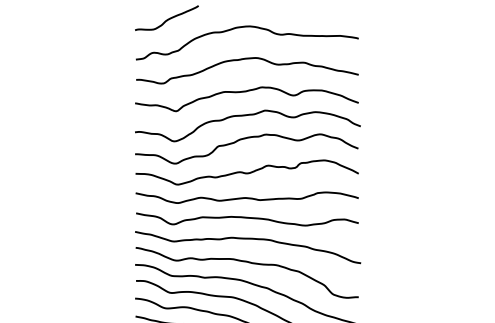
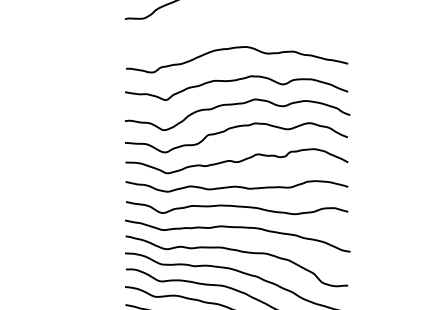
curve: (247, 27) -> (237, 16), removed

